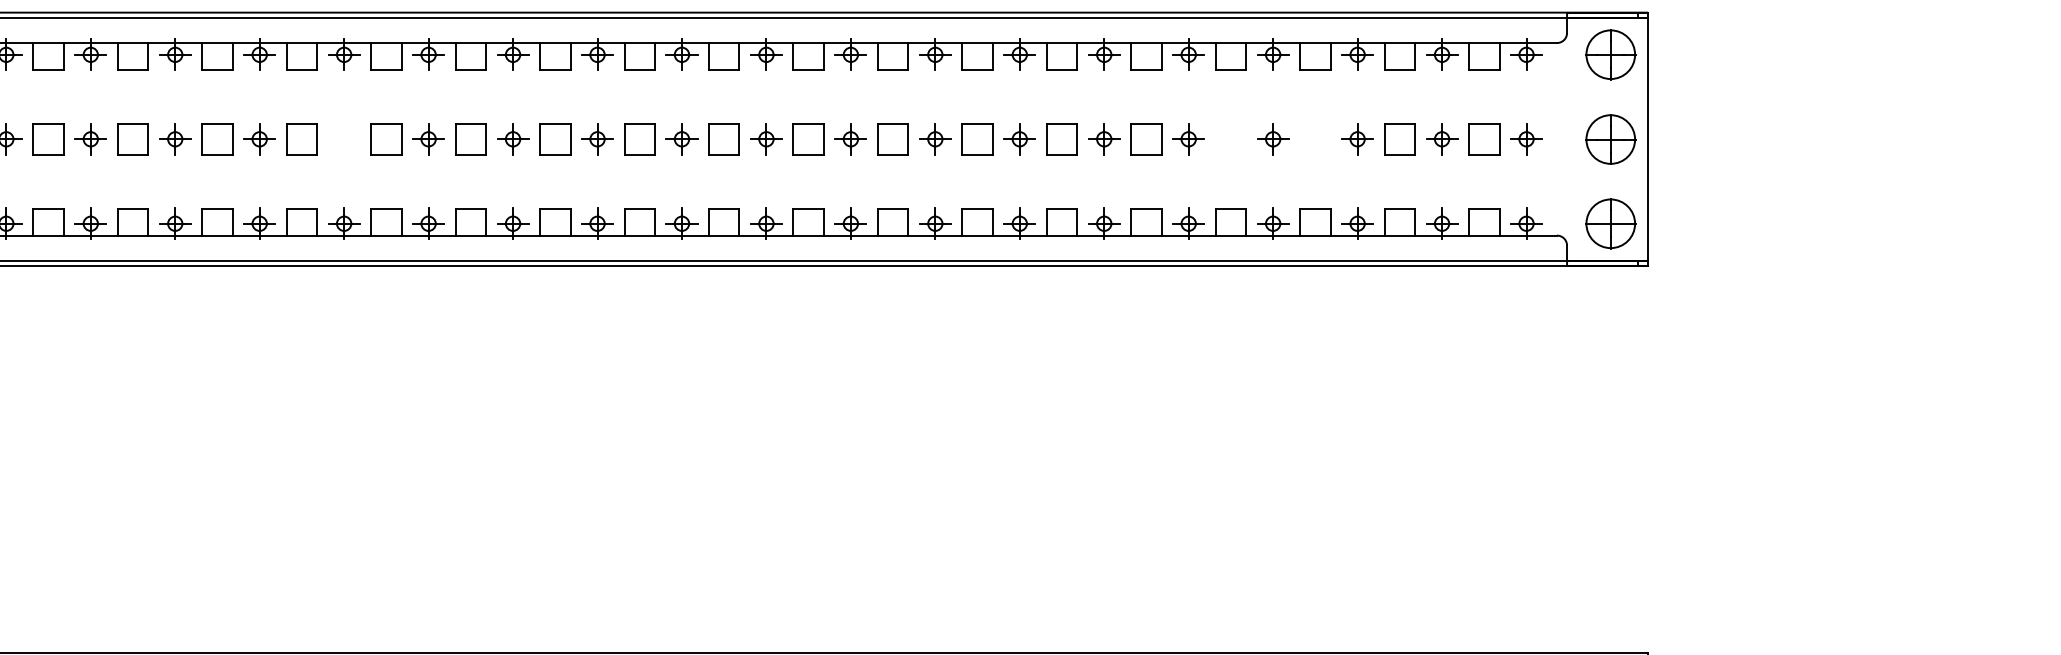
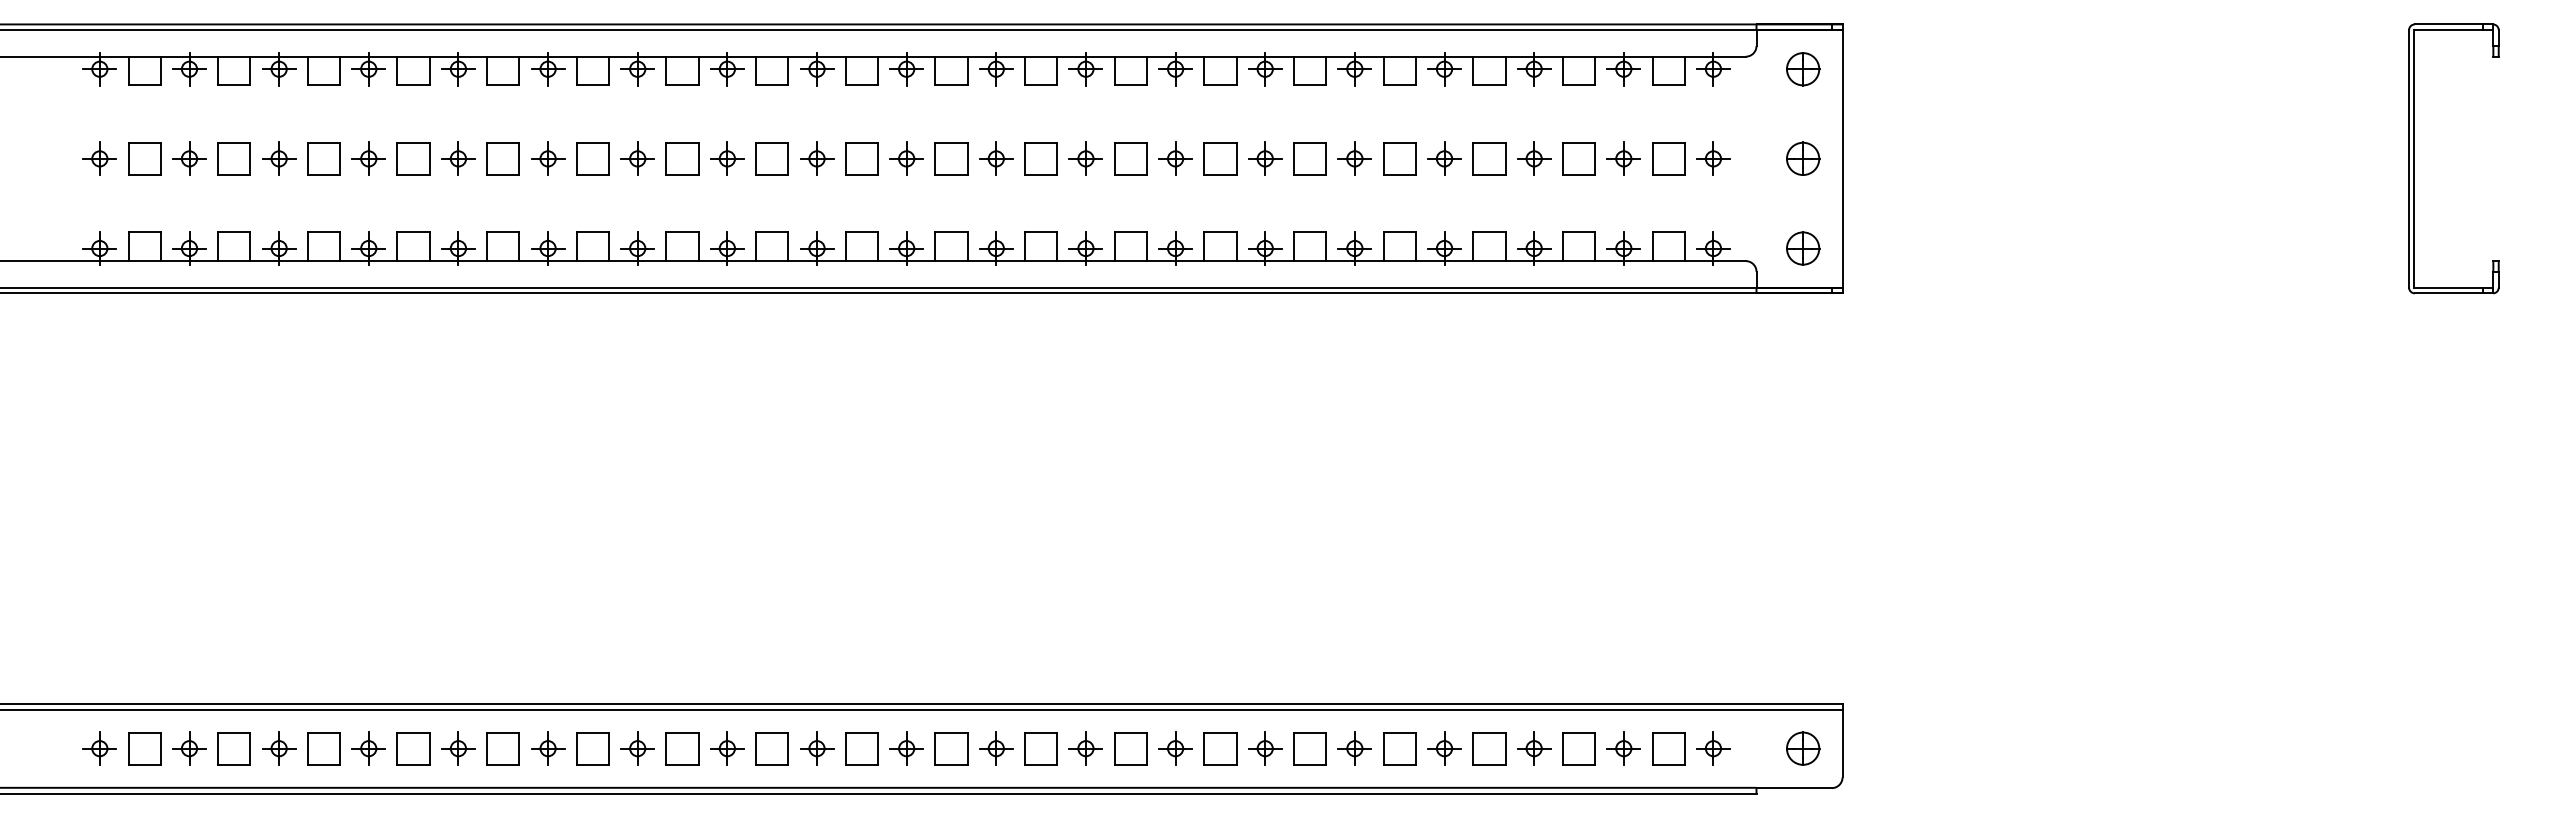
part: (1611, 55) -> (1803, 69), size x0.62
part: (344, 138) -> (458, 158), added
part: (1230, 138) -> (1399, 158), added
part: (1315, 138) -> (1489, 158), added
part: (1611, 138) -> (1803, 158), size x0.62
part: (1611, 223) -> (1803, 248), size x0.62

